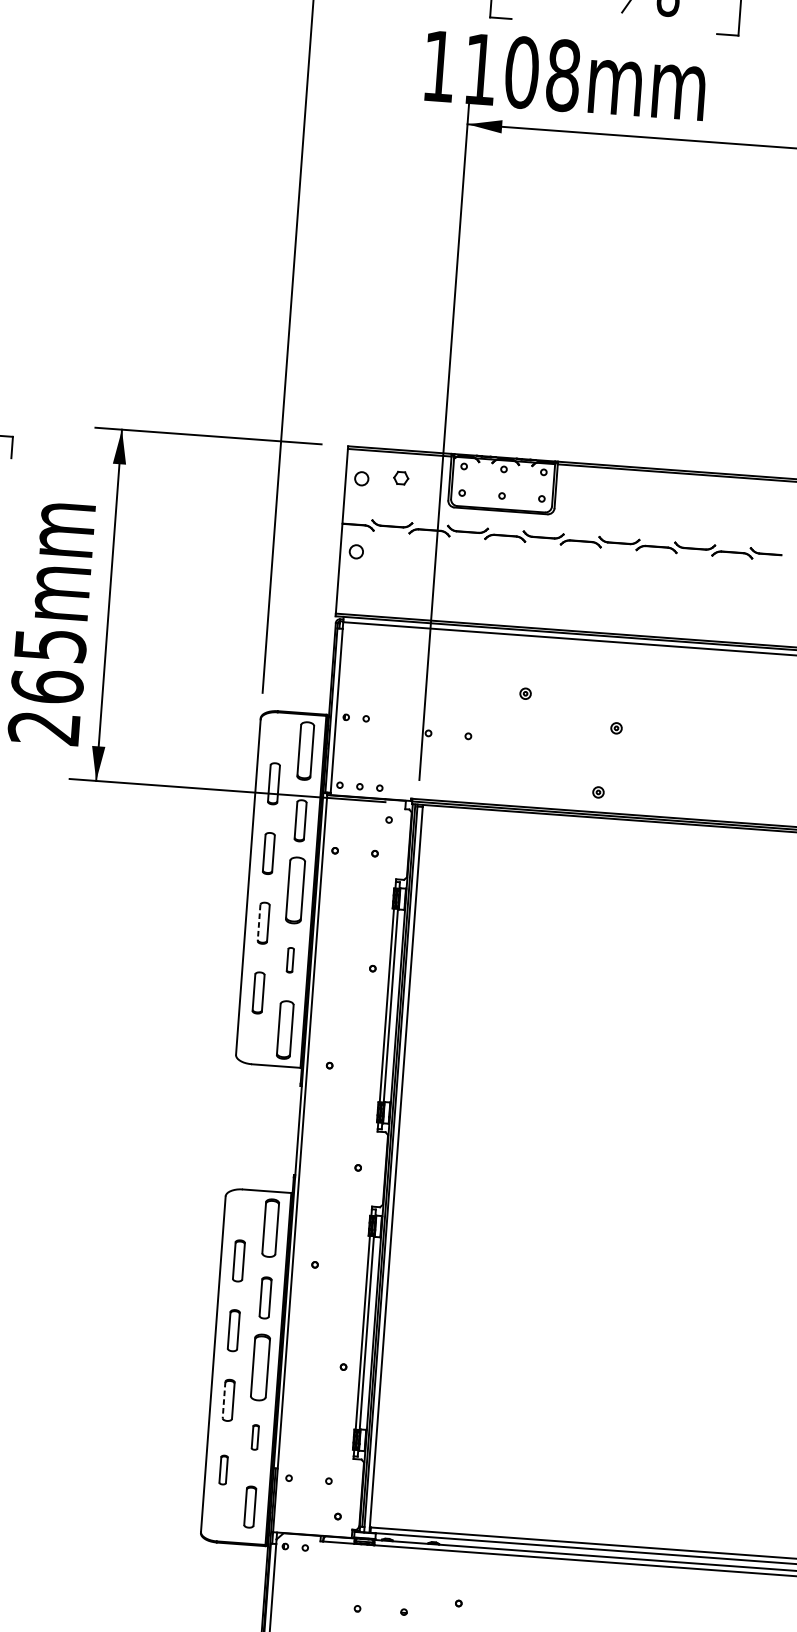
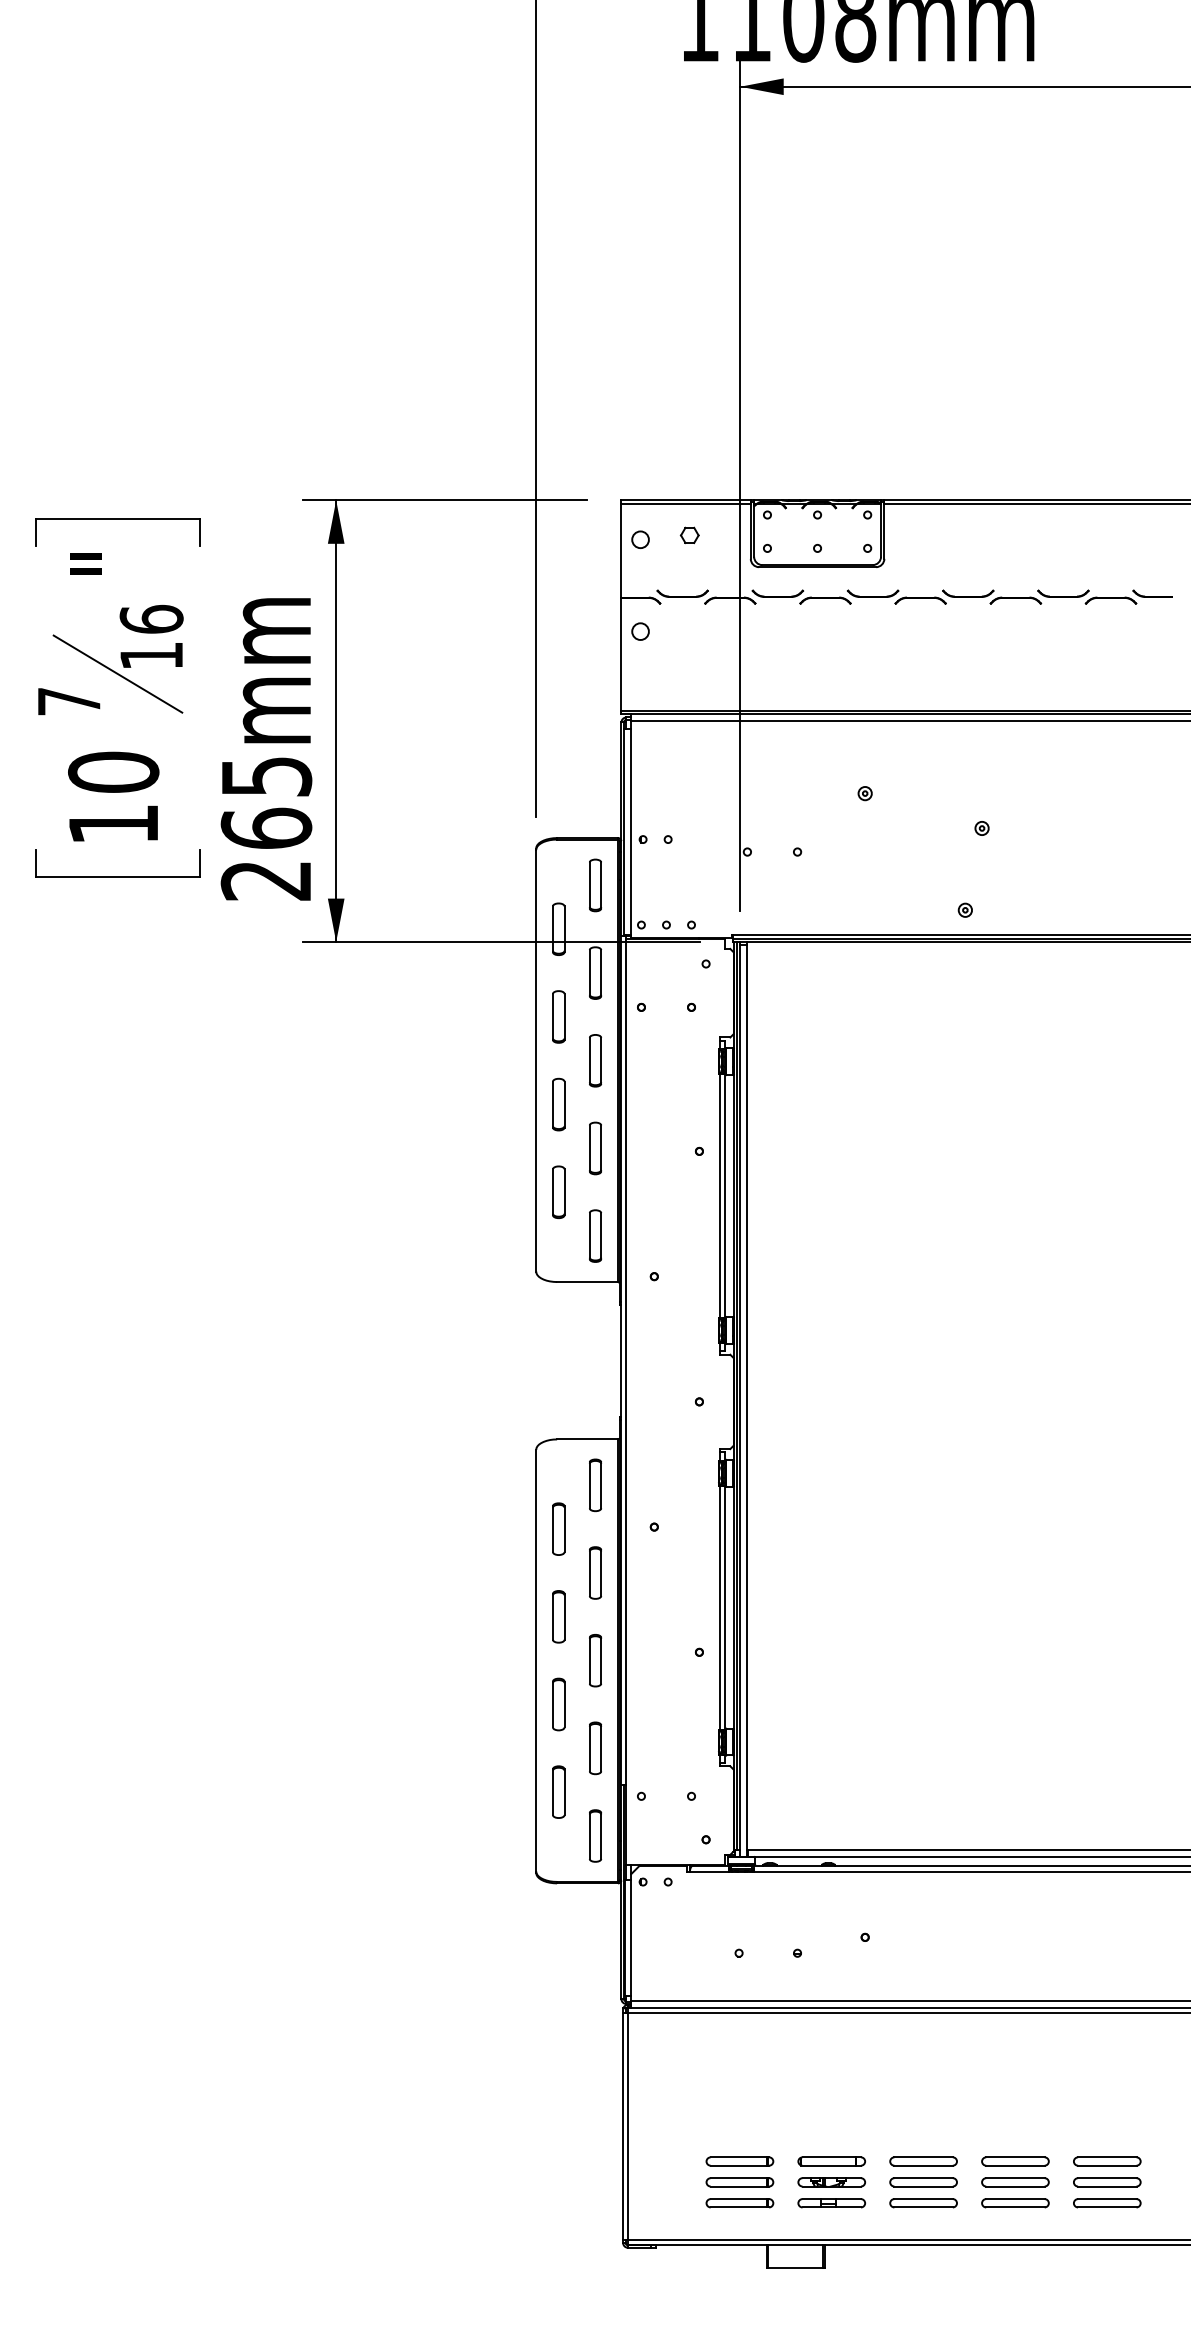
part: (305, 751) -> (595, 885), size x0.71
part: (295, 890) -> (595, 1060), size x0.62
line: (258, 922) -> (552, 1104), dashed -> solid
part: (290, 960) -> (595, 1148), size x1.67
part: (285, 1029) -> (595, 1235), size x0.71
part: (270, 1228) -> (595, 1485), size x0.71
part: (260, 1367) -> (595, 1660), size x0.62
line: (223, 1400) -> (552, 1704), dashed -> solid
part: (255, 1437) -> (595, 1748), size x1.67
part: (223, 1469) -> (558, 1791), size x1.43

